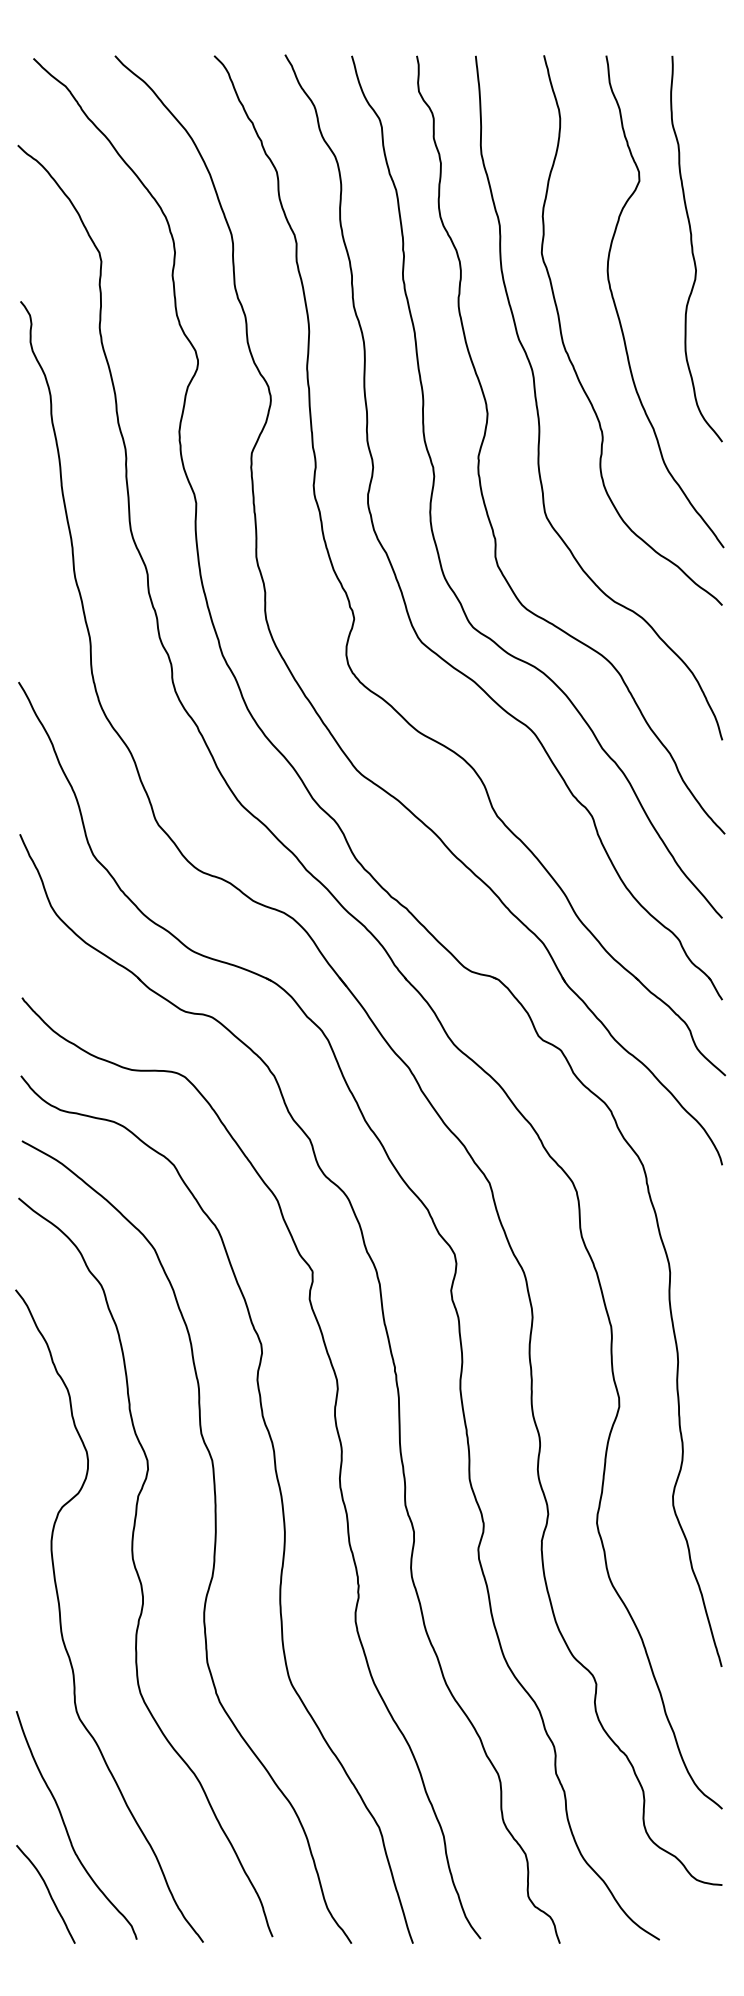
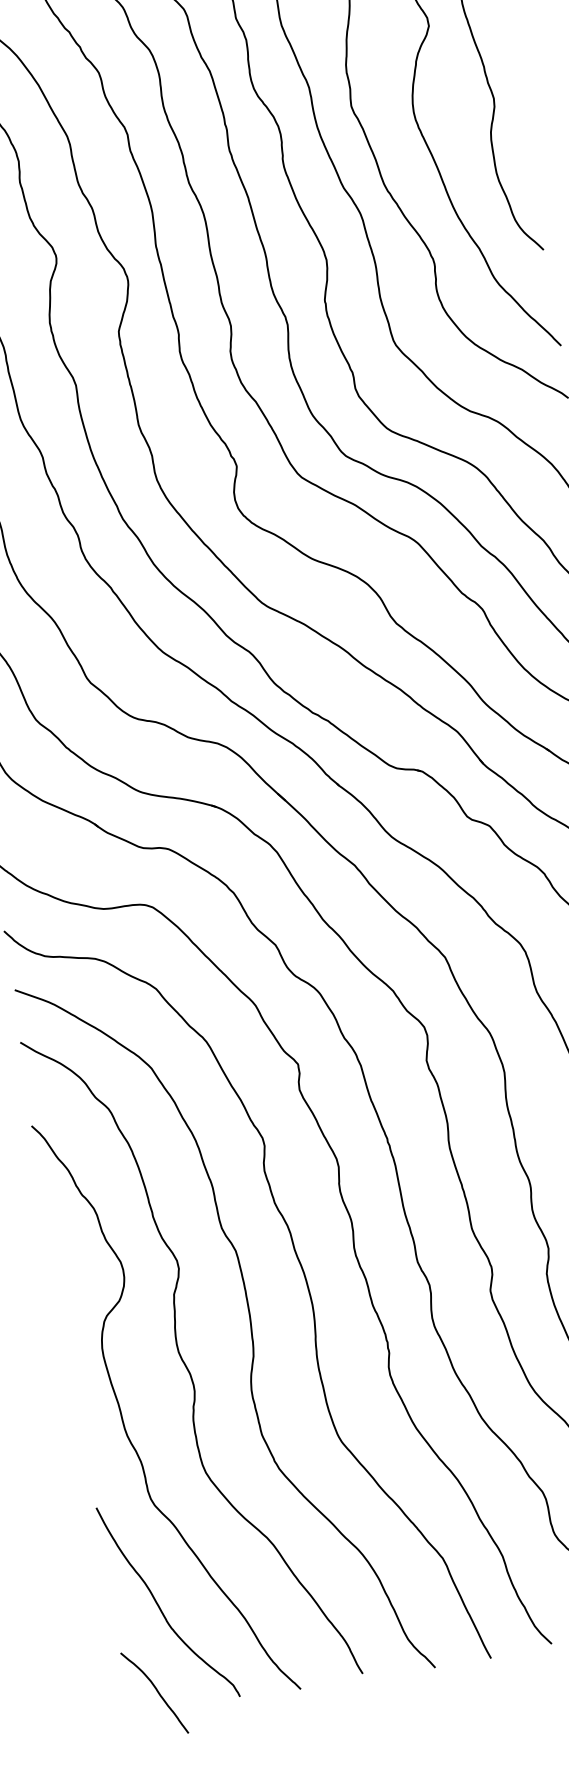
curve: (48, 1893) -> (156, 1691), moved

